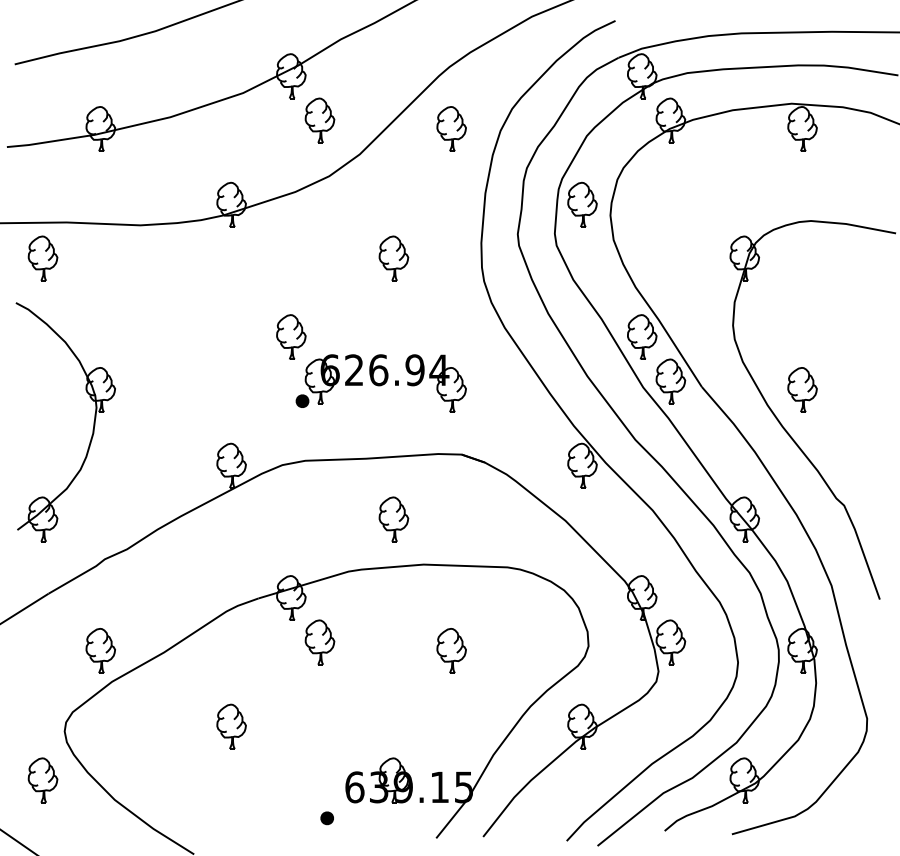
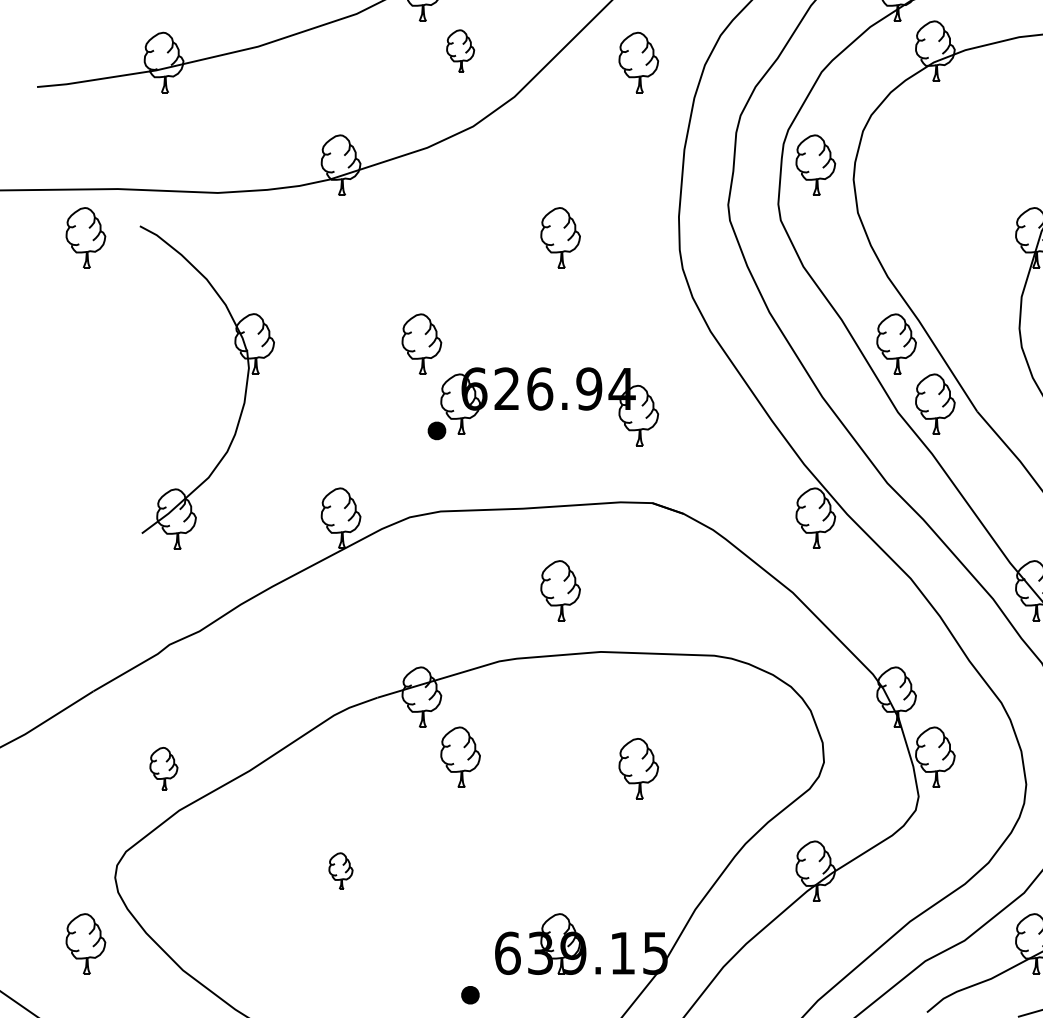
part: (319, 120) -> (459, 51), size x0.7
part: (92, 429) -> (243, 397), moved
part: (100, 650) -> (163, 768), size x0.7
part: (231, 726) -> (340, 870), size x0.6

